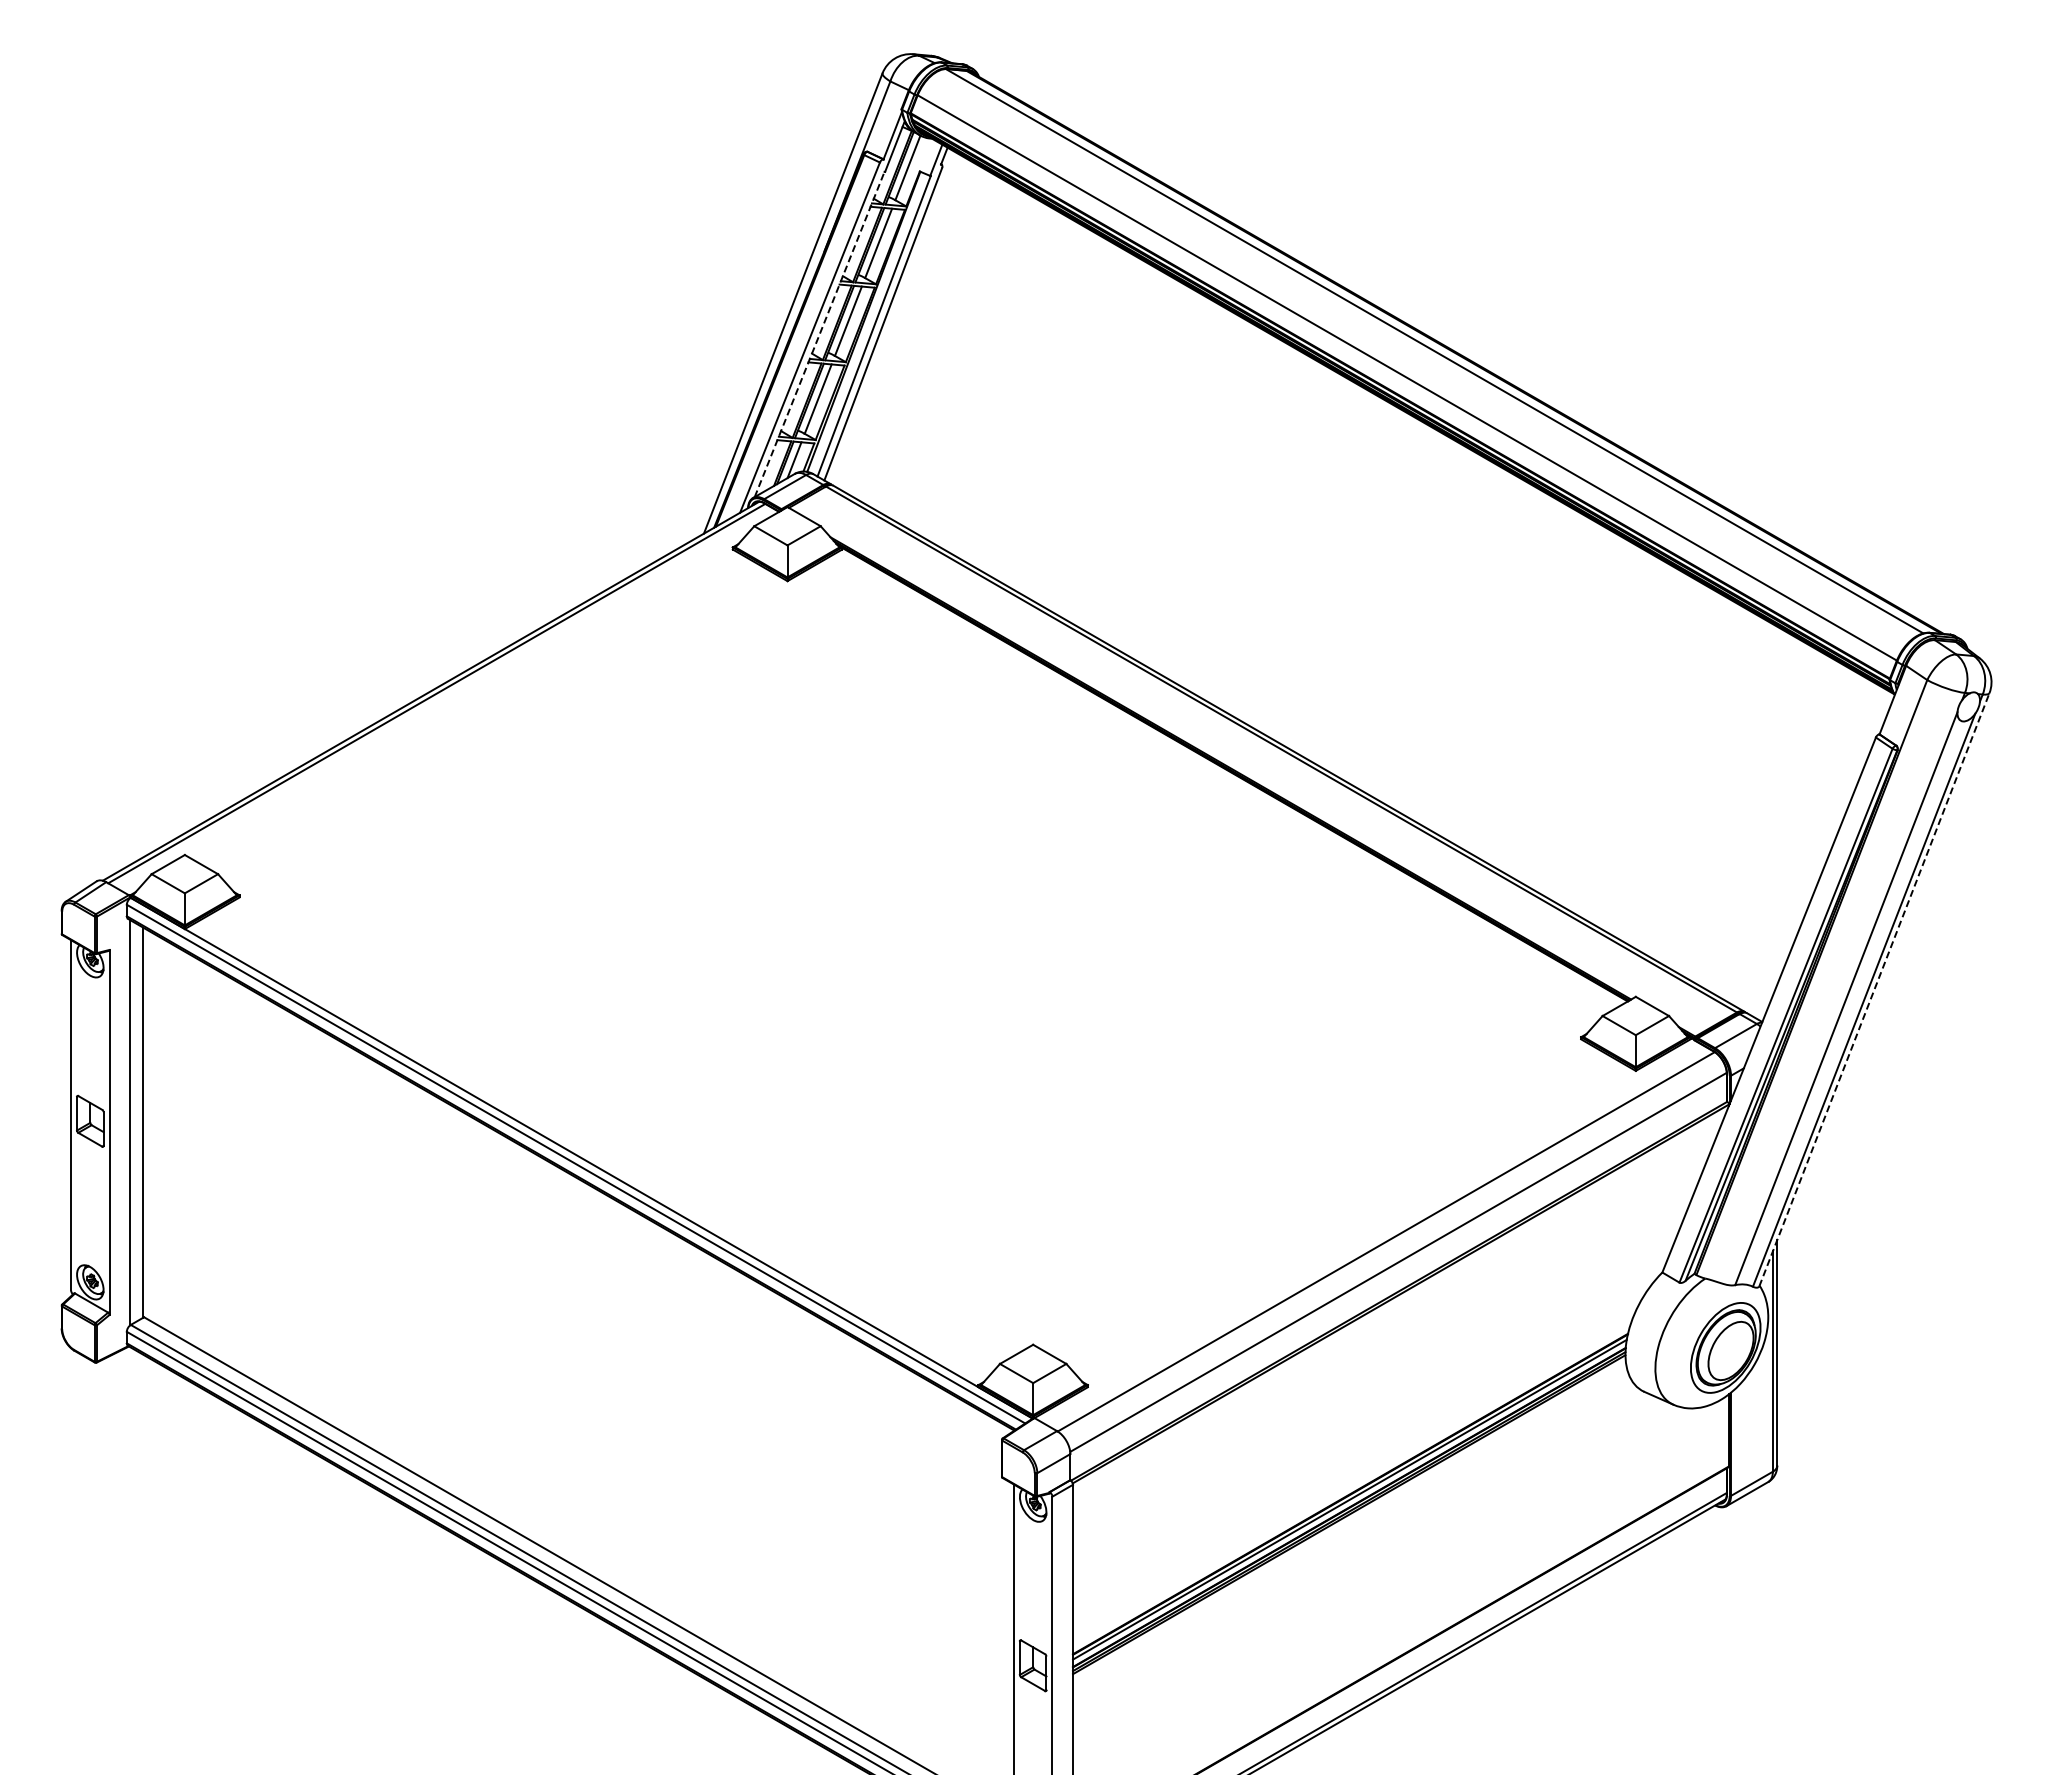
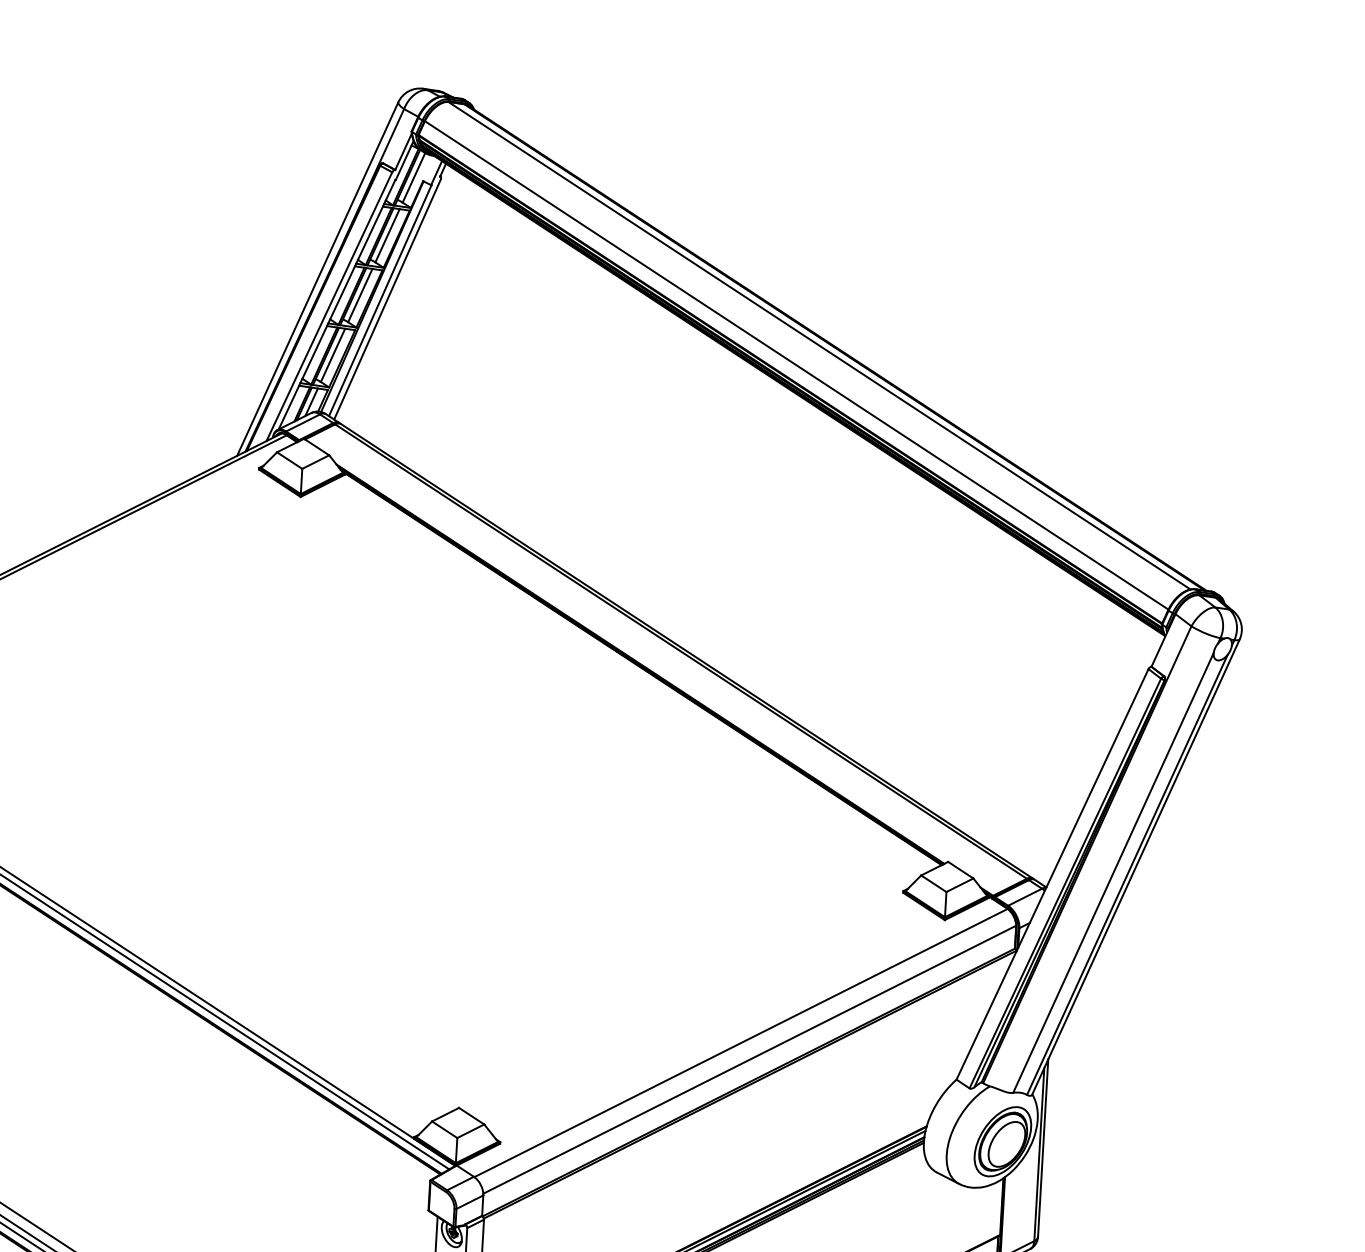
line: (819, 333) -> (337, 303), dashed -> solid
line: (1874, 989) -> (1136, 866), dashed -> solid

